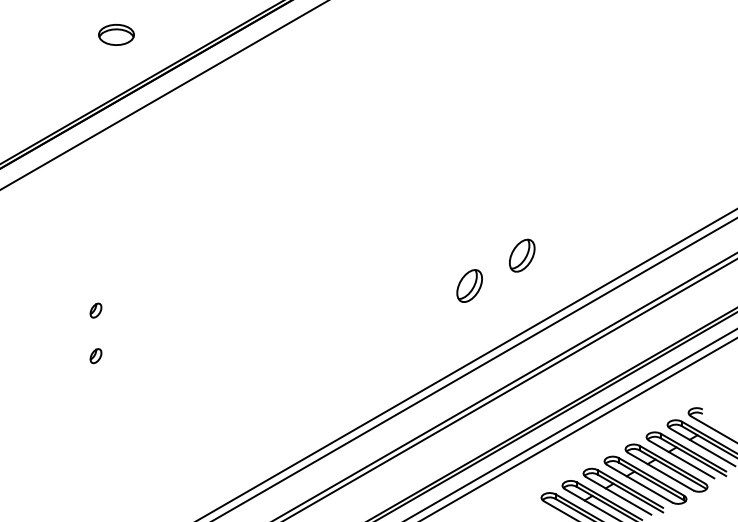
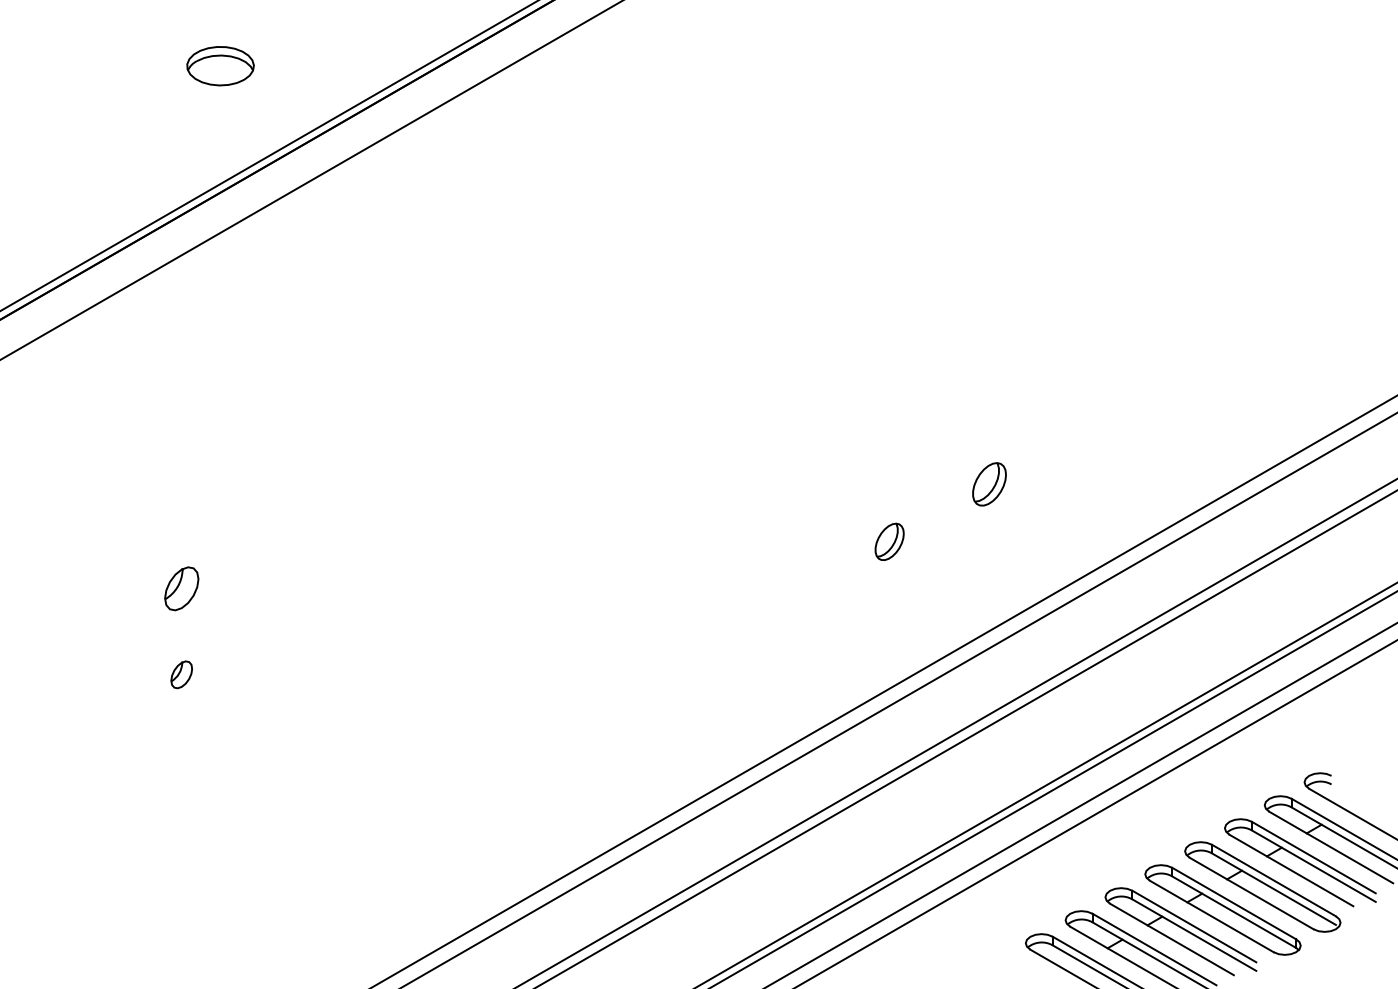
part: (522, 255) -> (989, 484), size x0.7
part: (469, 285) -> (889, 540), size x0.6
part: (95, 310) -> (180, 588), size x1.6

